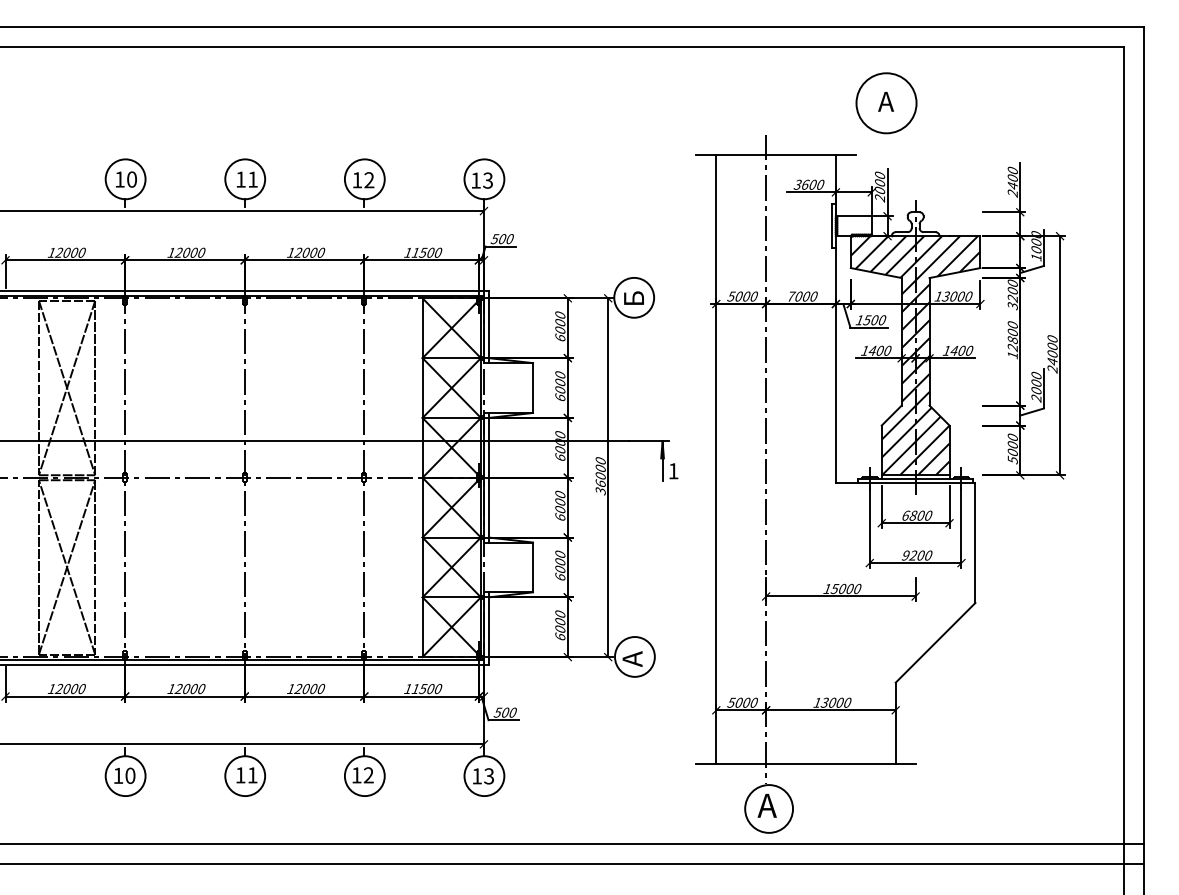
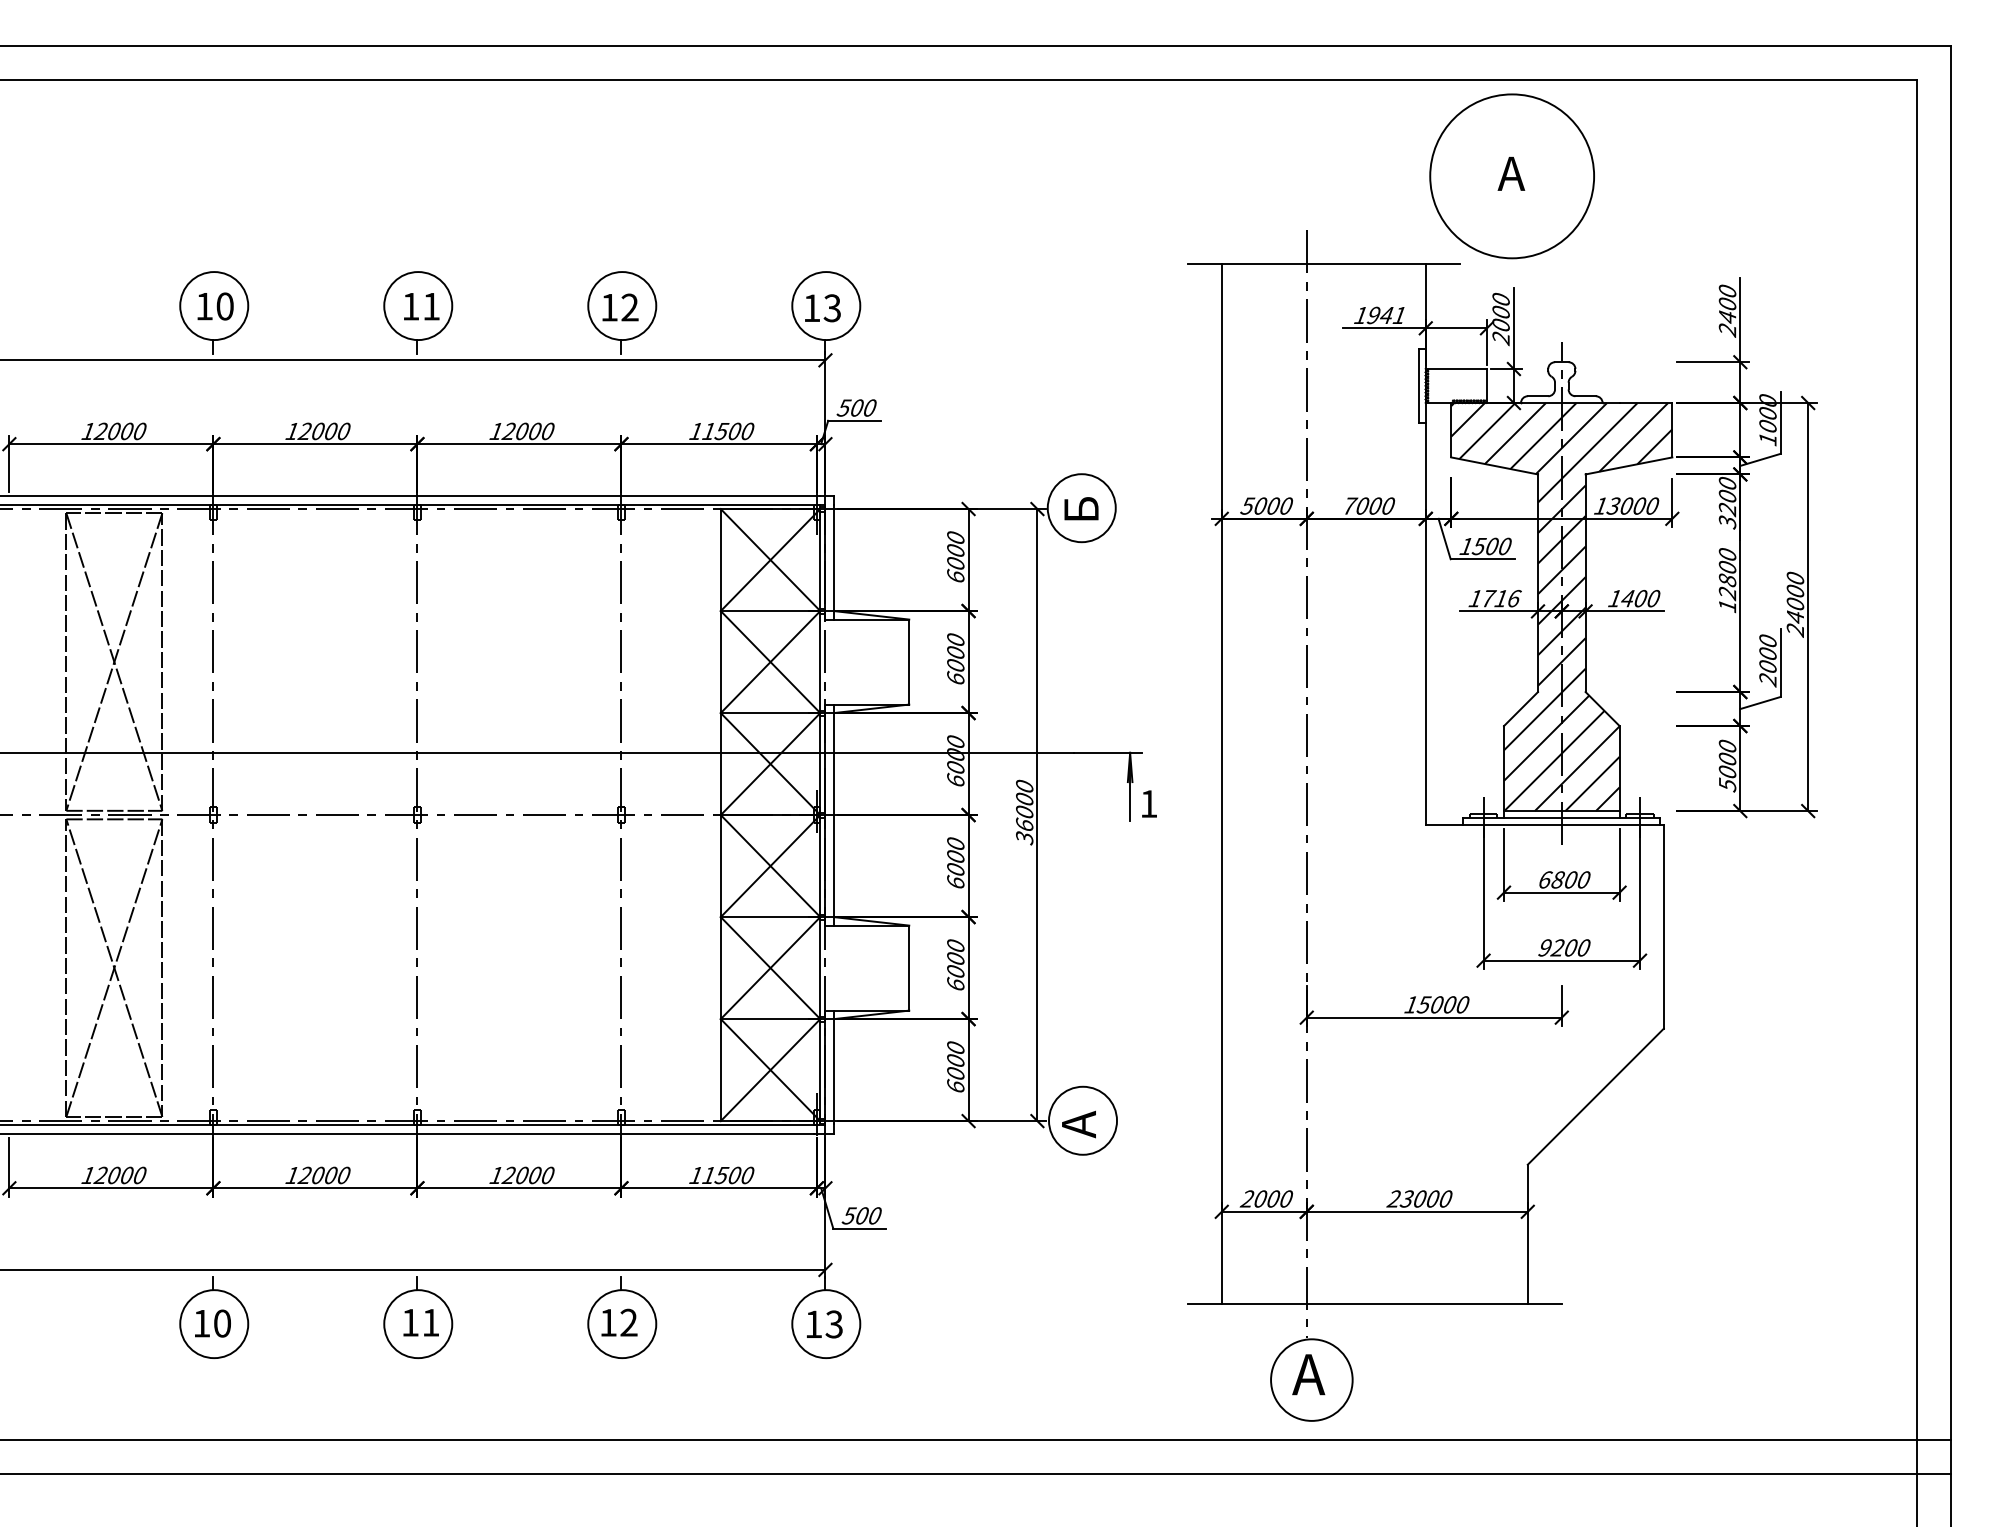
circle: (886, 103) -> (1512, 176), size x1.6
text: (808, 184) -> (1379, 314), 3600 -> 1941
text: (880, 350) -> (1501, 598), 1400 -> 1716
text: (730, 702) -> (1246, 1198), 5000 -> 2000
text: (816, 702) -> (1392, 1198), 13000 -> 23000

